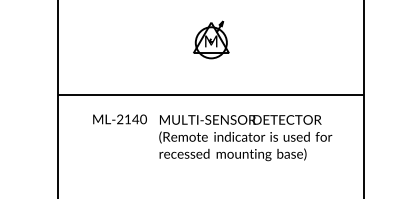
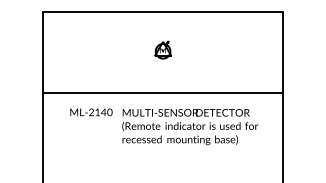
part: (210, 39) -> (162, 49), size x0.6

